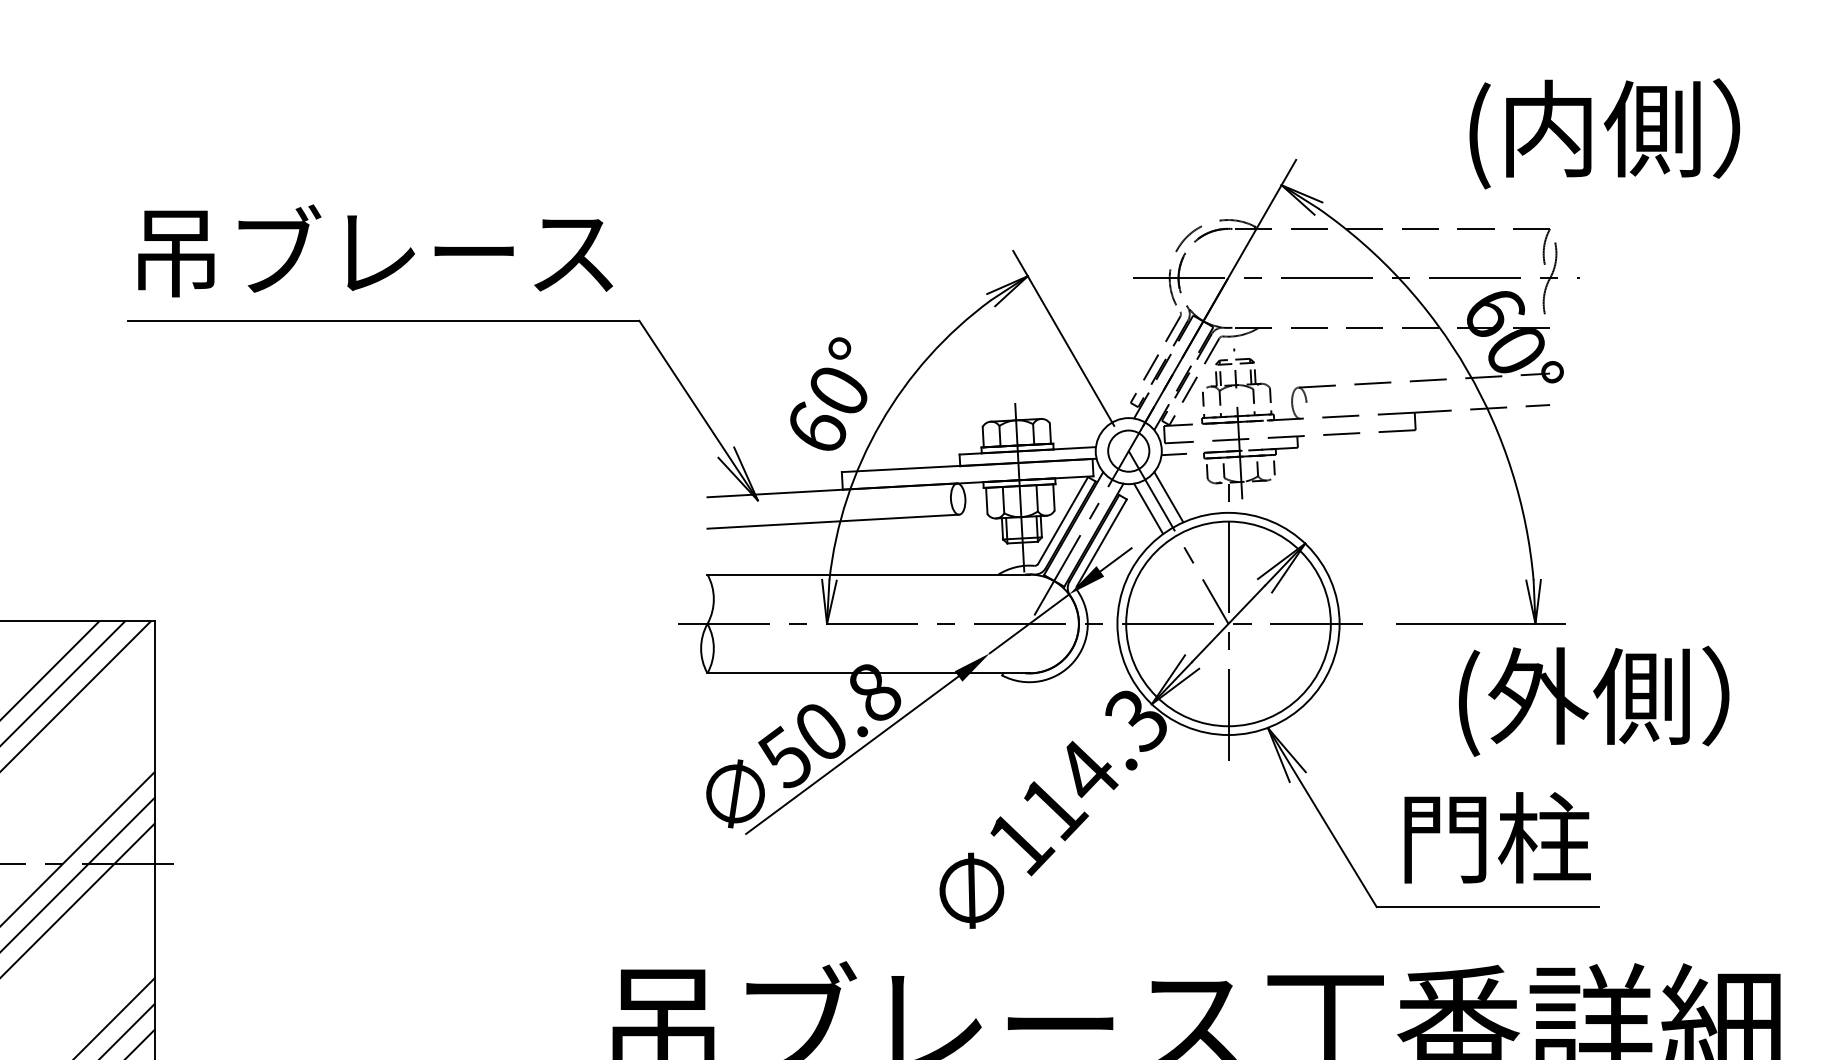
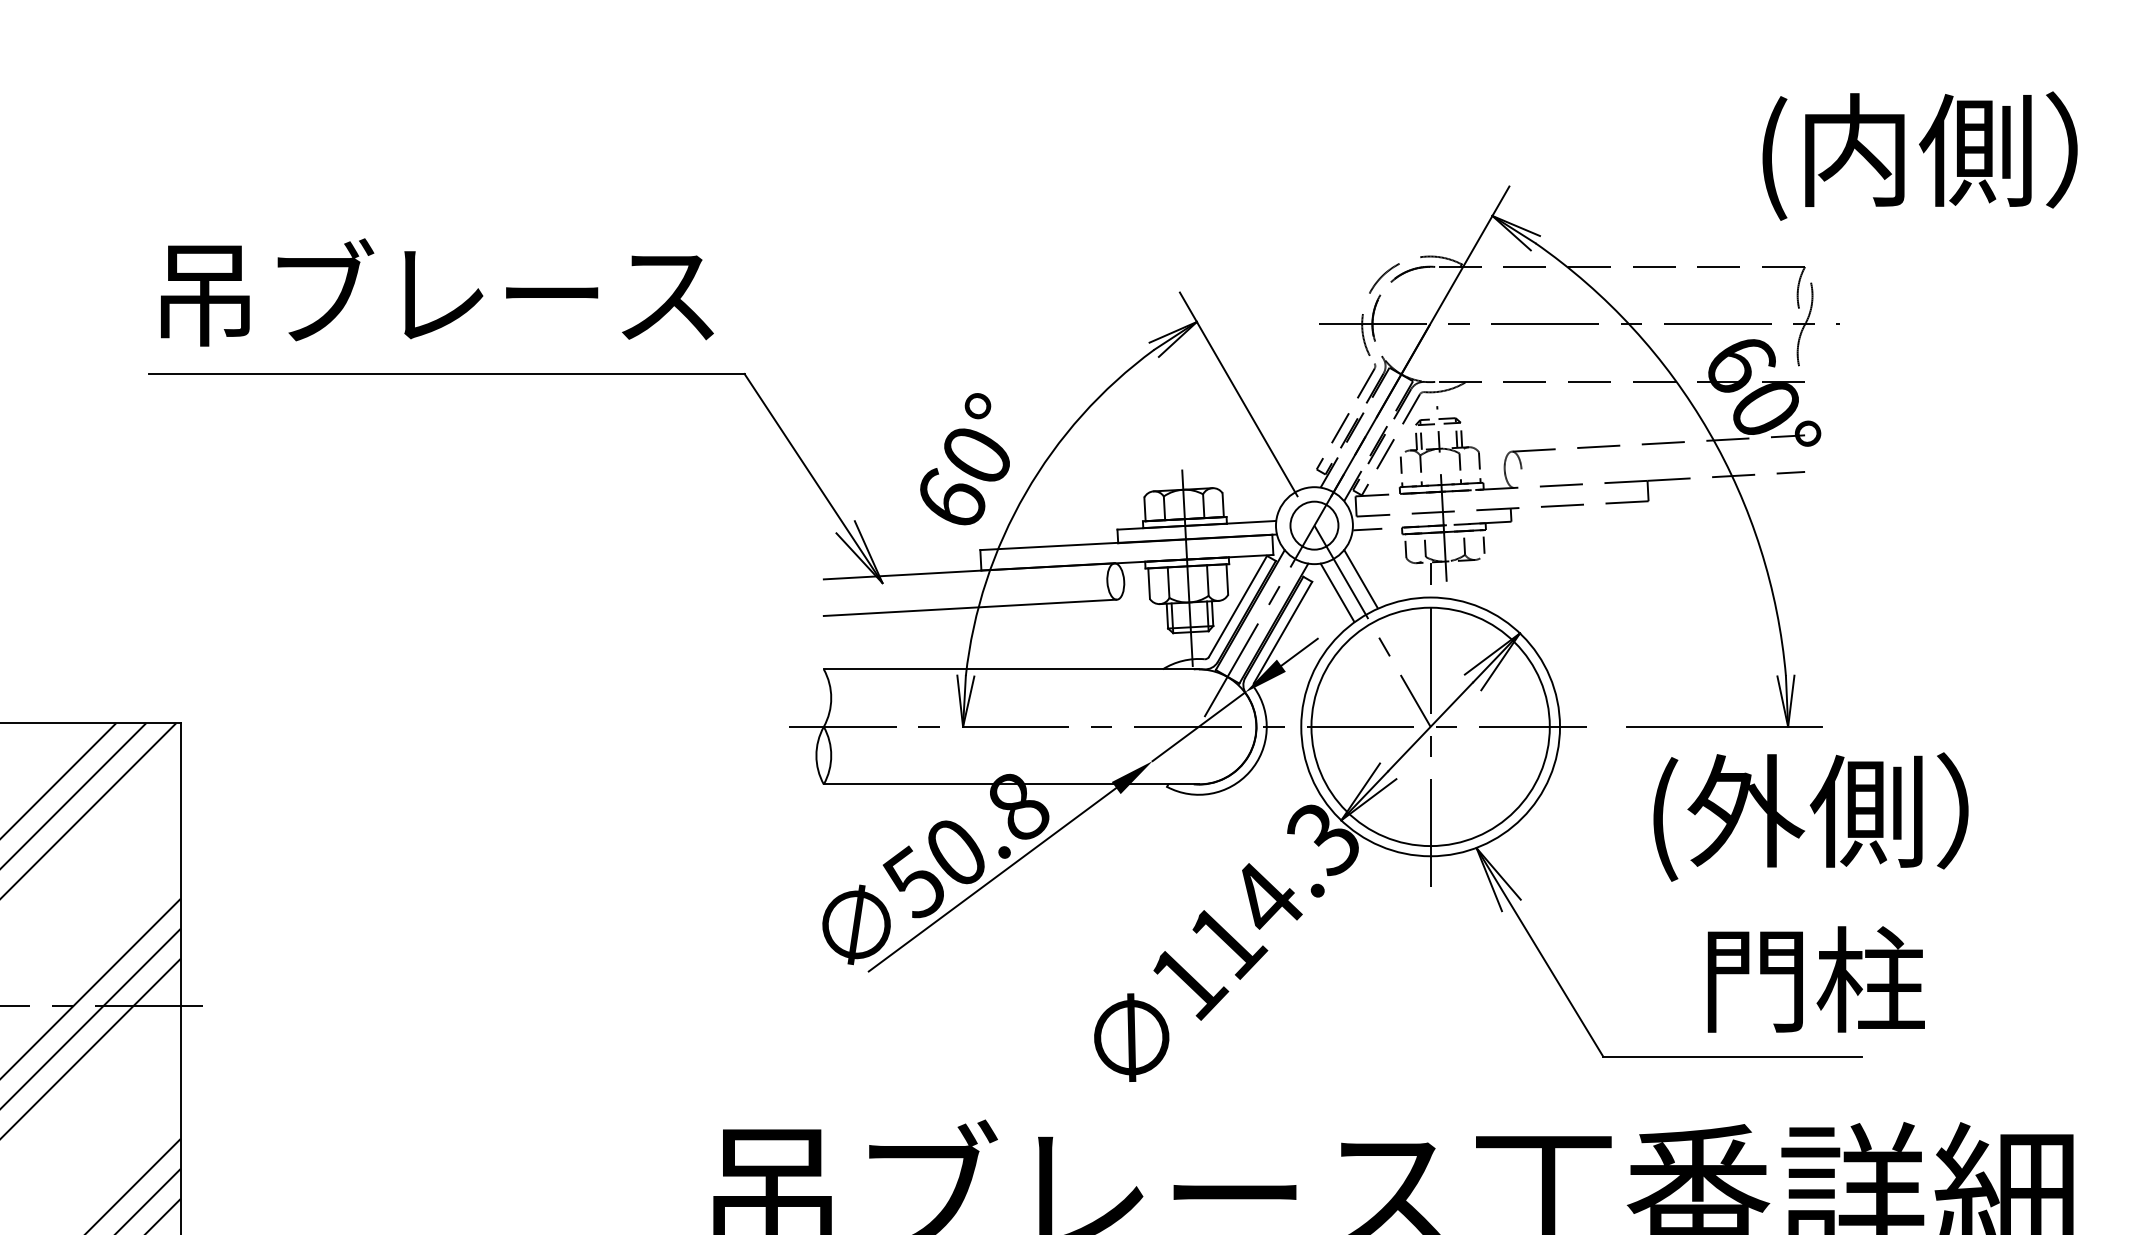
text: (1604, 133) -> (1919, 155), moved
text: (1594, 700) -> (1811, 816), moved
text: (1497, 837) -> (1816, 979), moved

